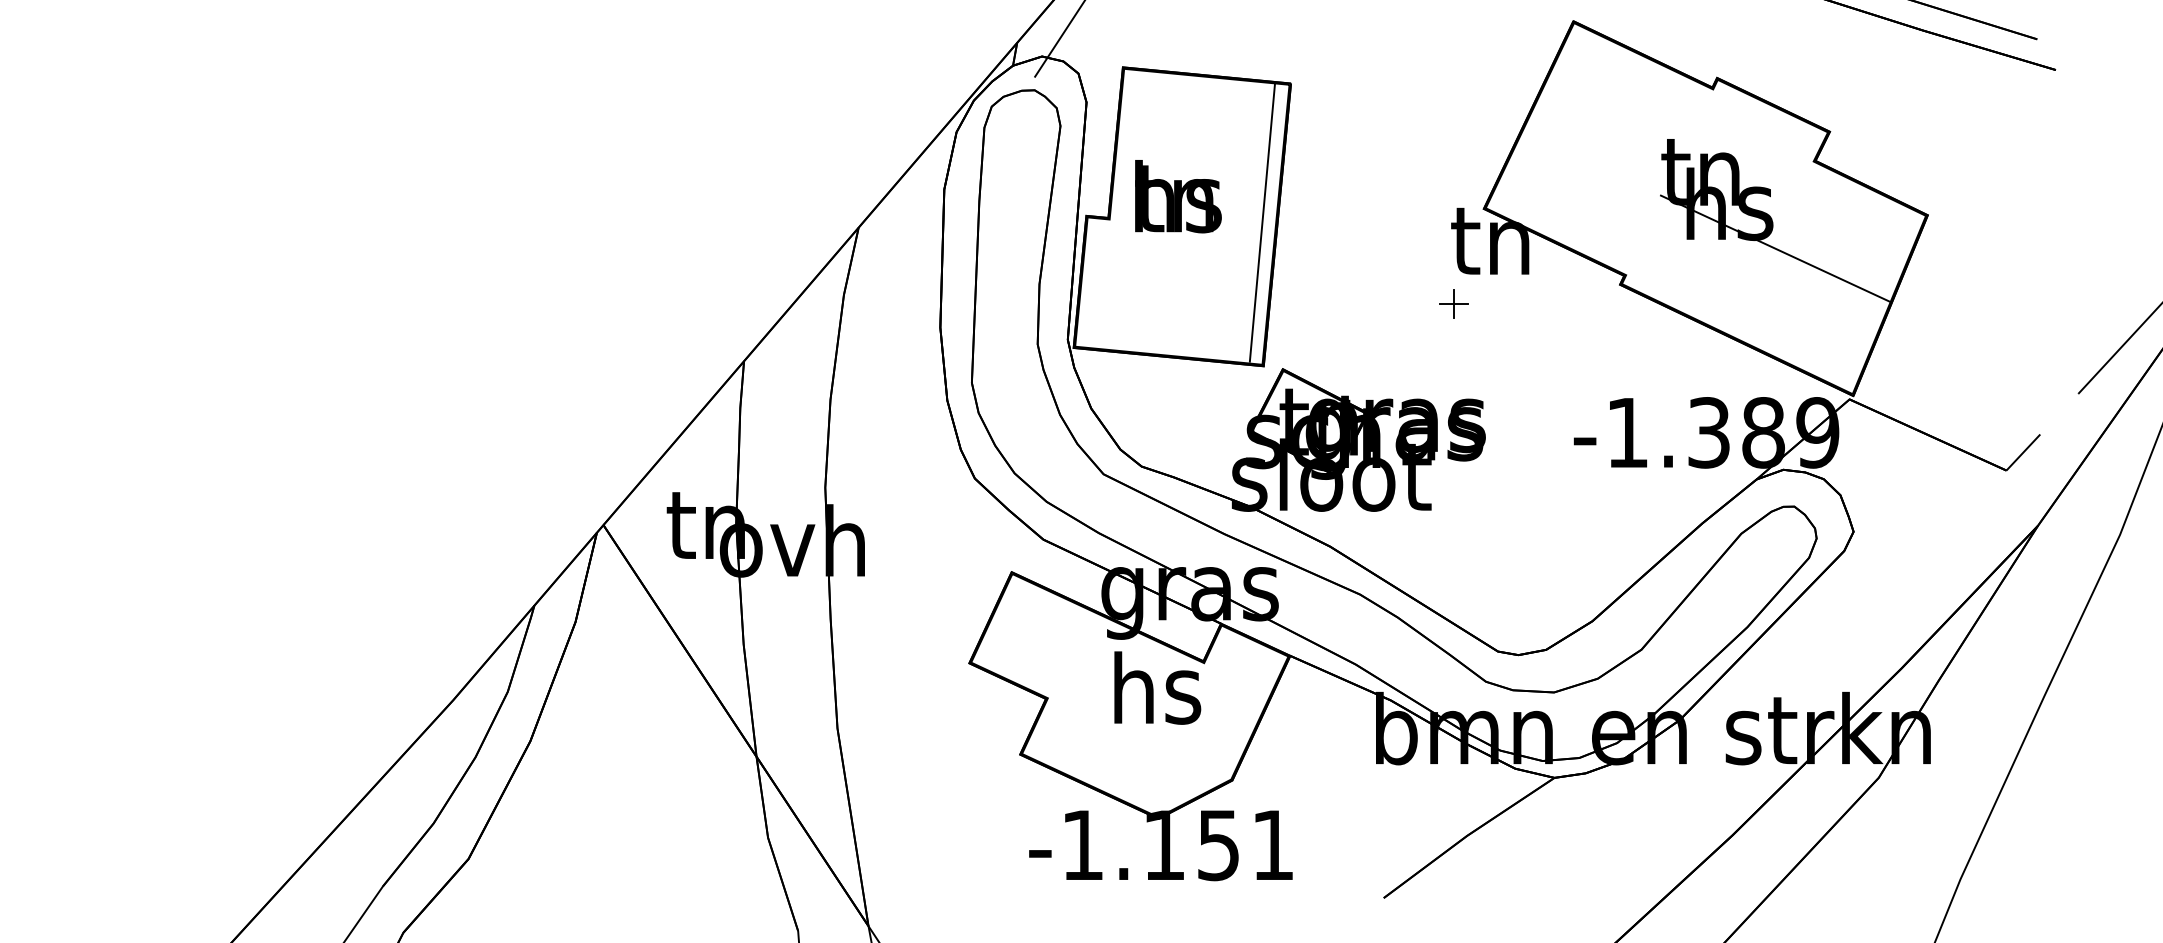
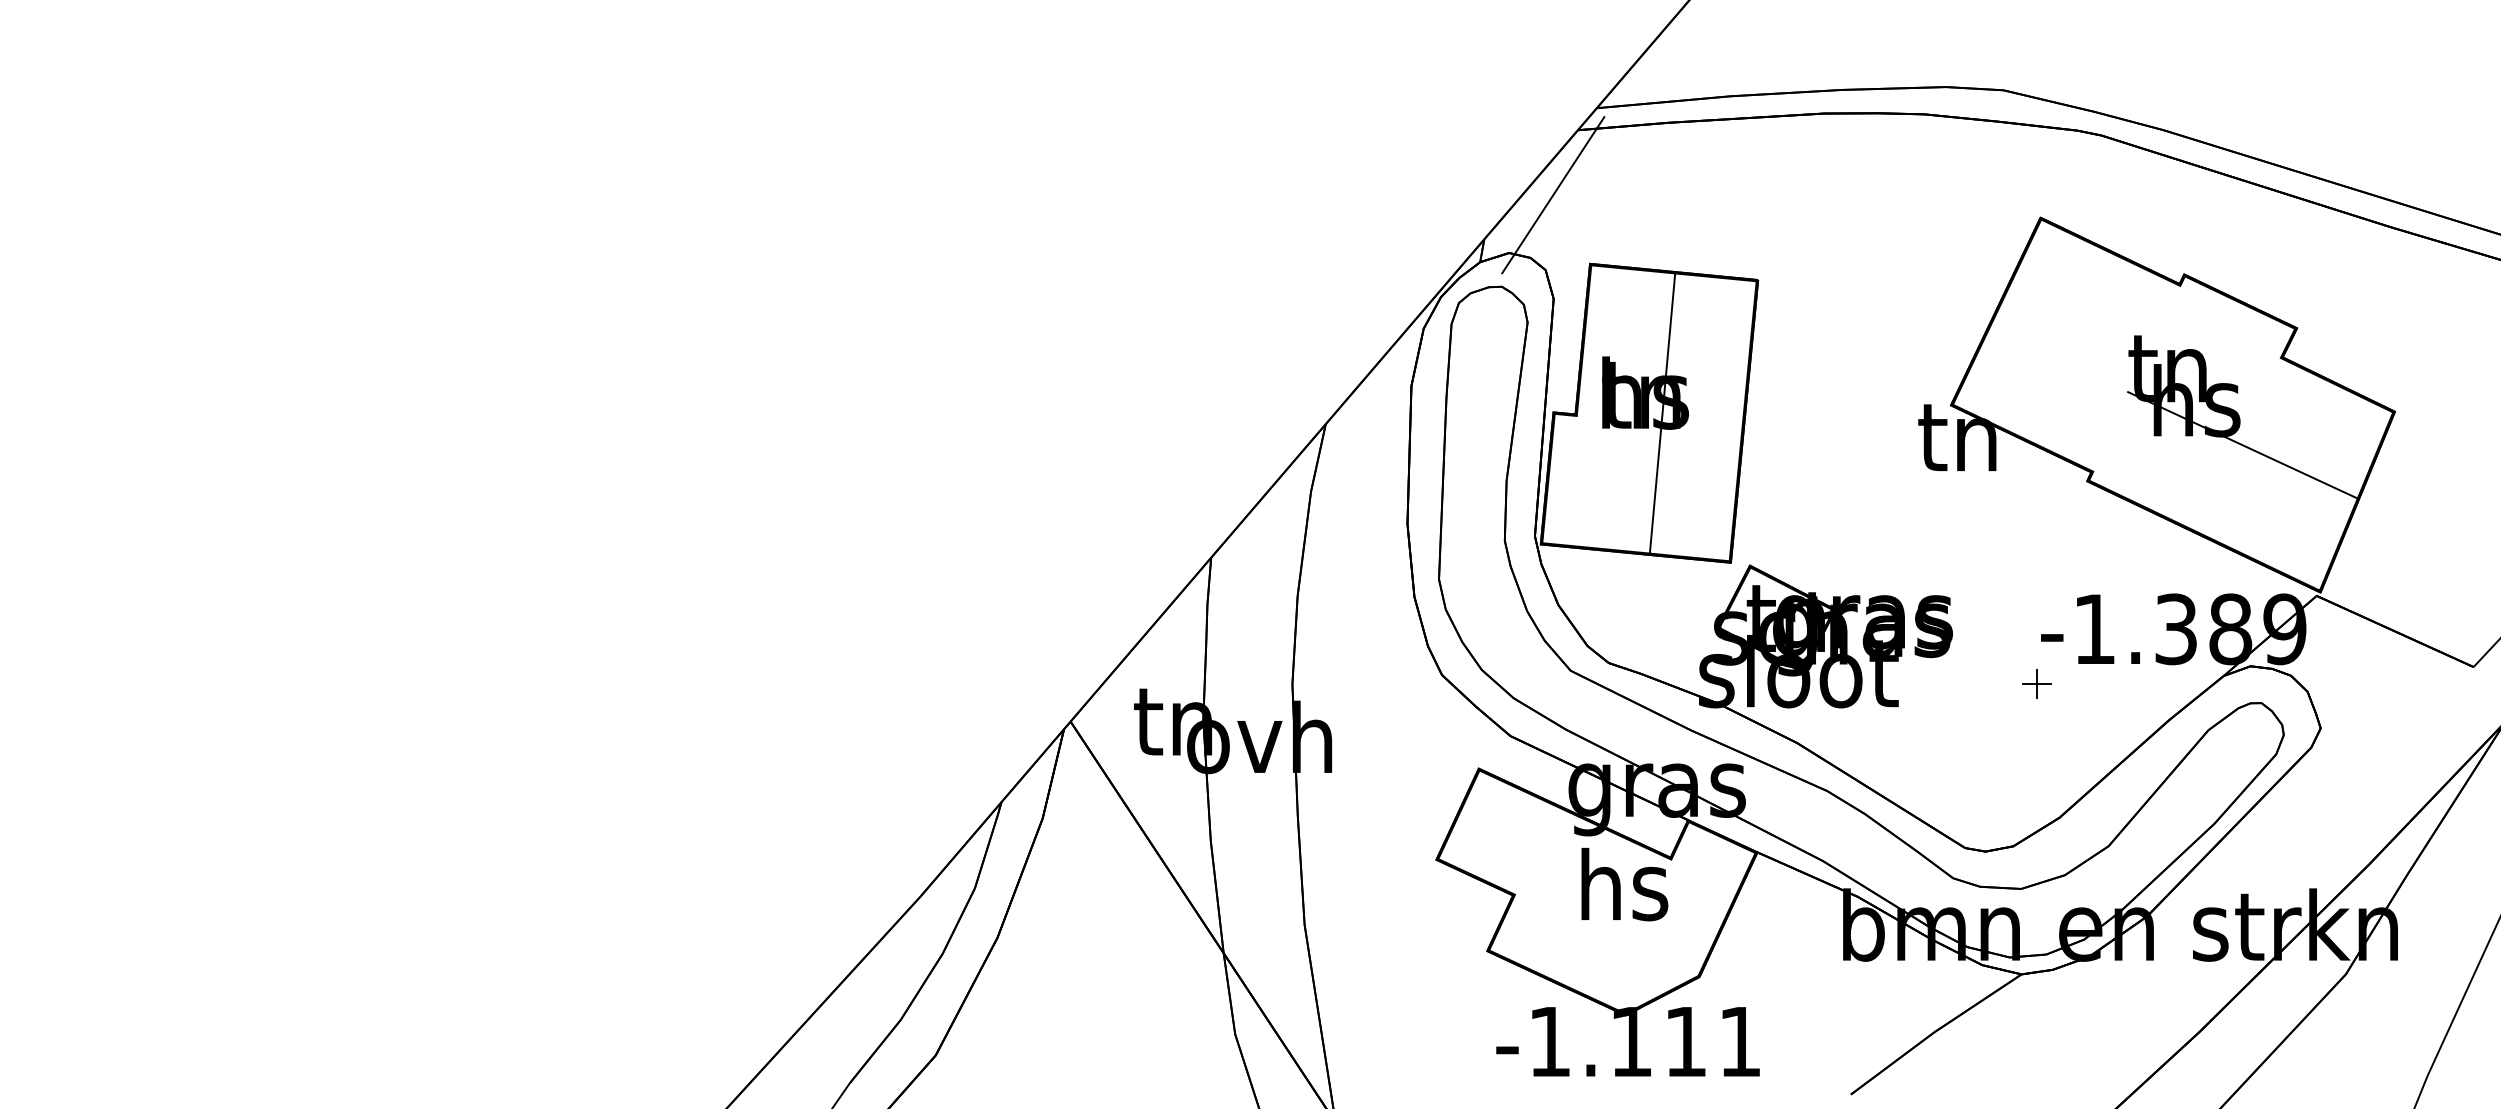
line: (1262, 223) -> (1662, 413), moved
part: (1453, 304) -> (2036, 683), moved
text: (1218, 846) -> (1685, 1042), -1.151 -> -1.111

